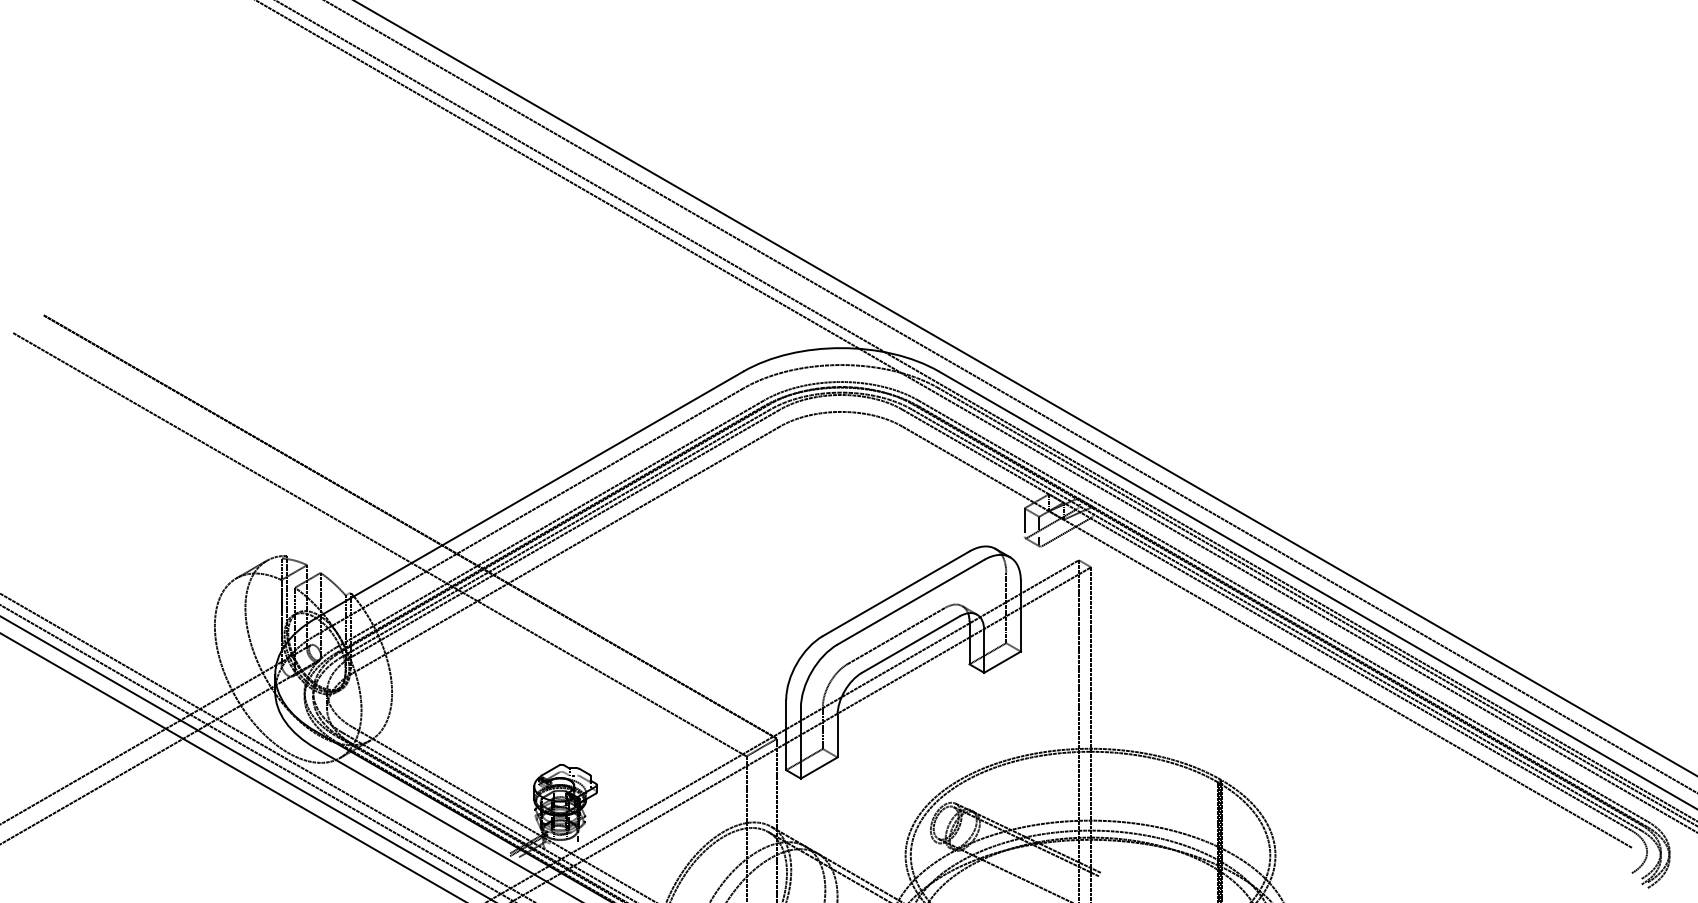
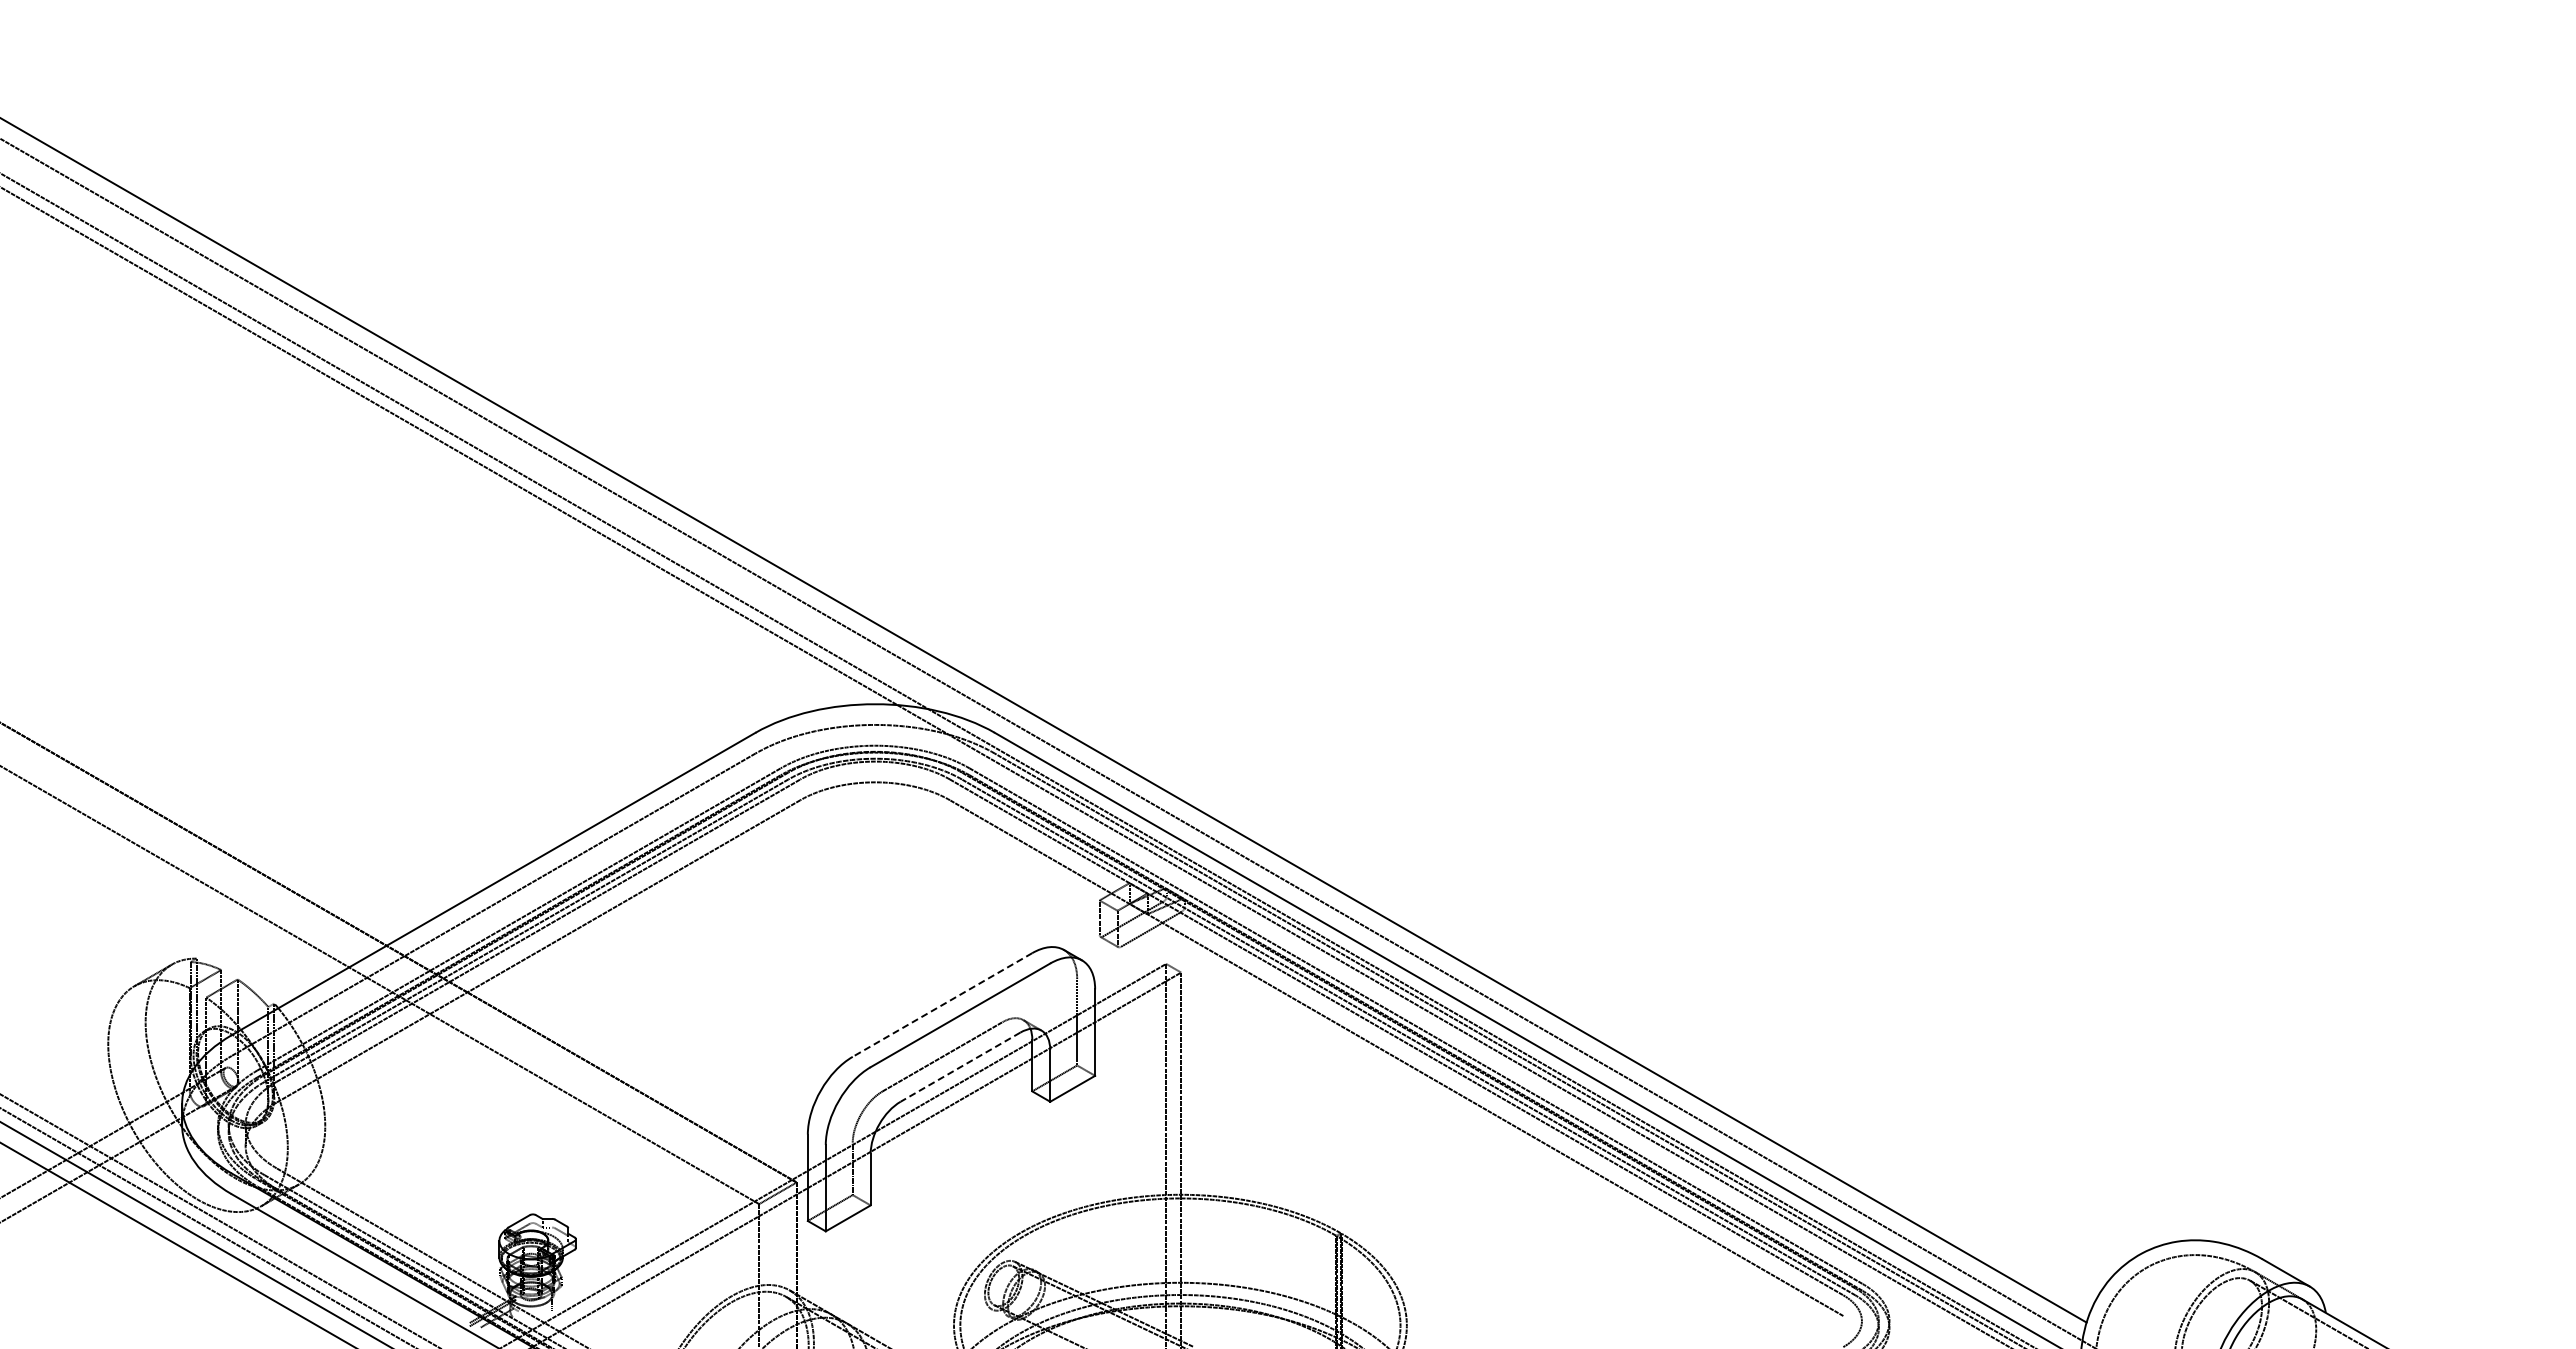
line: (896, 594) -> (942, 1005), solid -> dashed
line: (910, 644) -> (960, 1067), solid -> dashed

